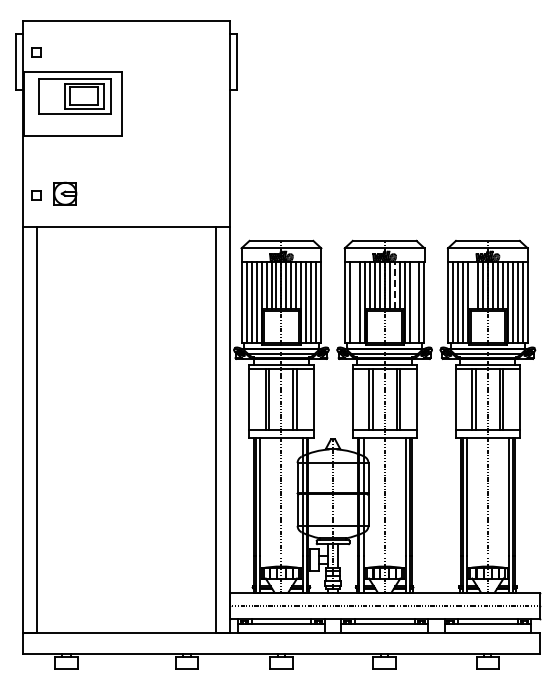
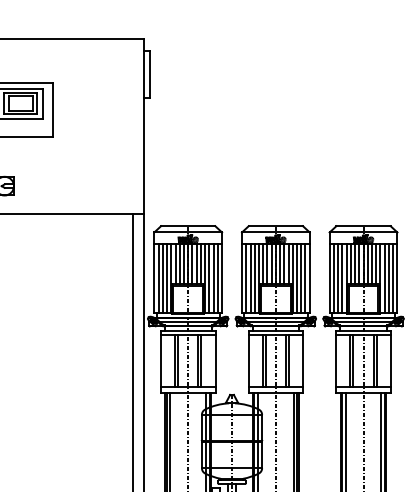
line: (394, 285) -> (284, 264), dashed -> solid
line: (472, 285) -> (350, 264), added
line: (354, 302) -> (250, 278), added
line: (414, 302) -> (301, 278), added

